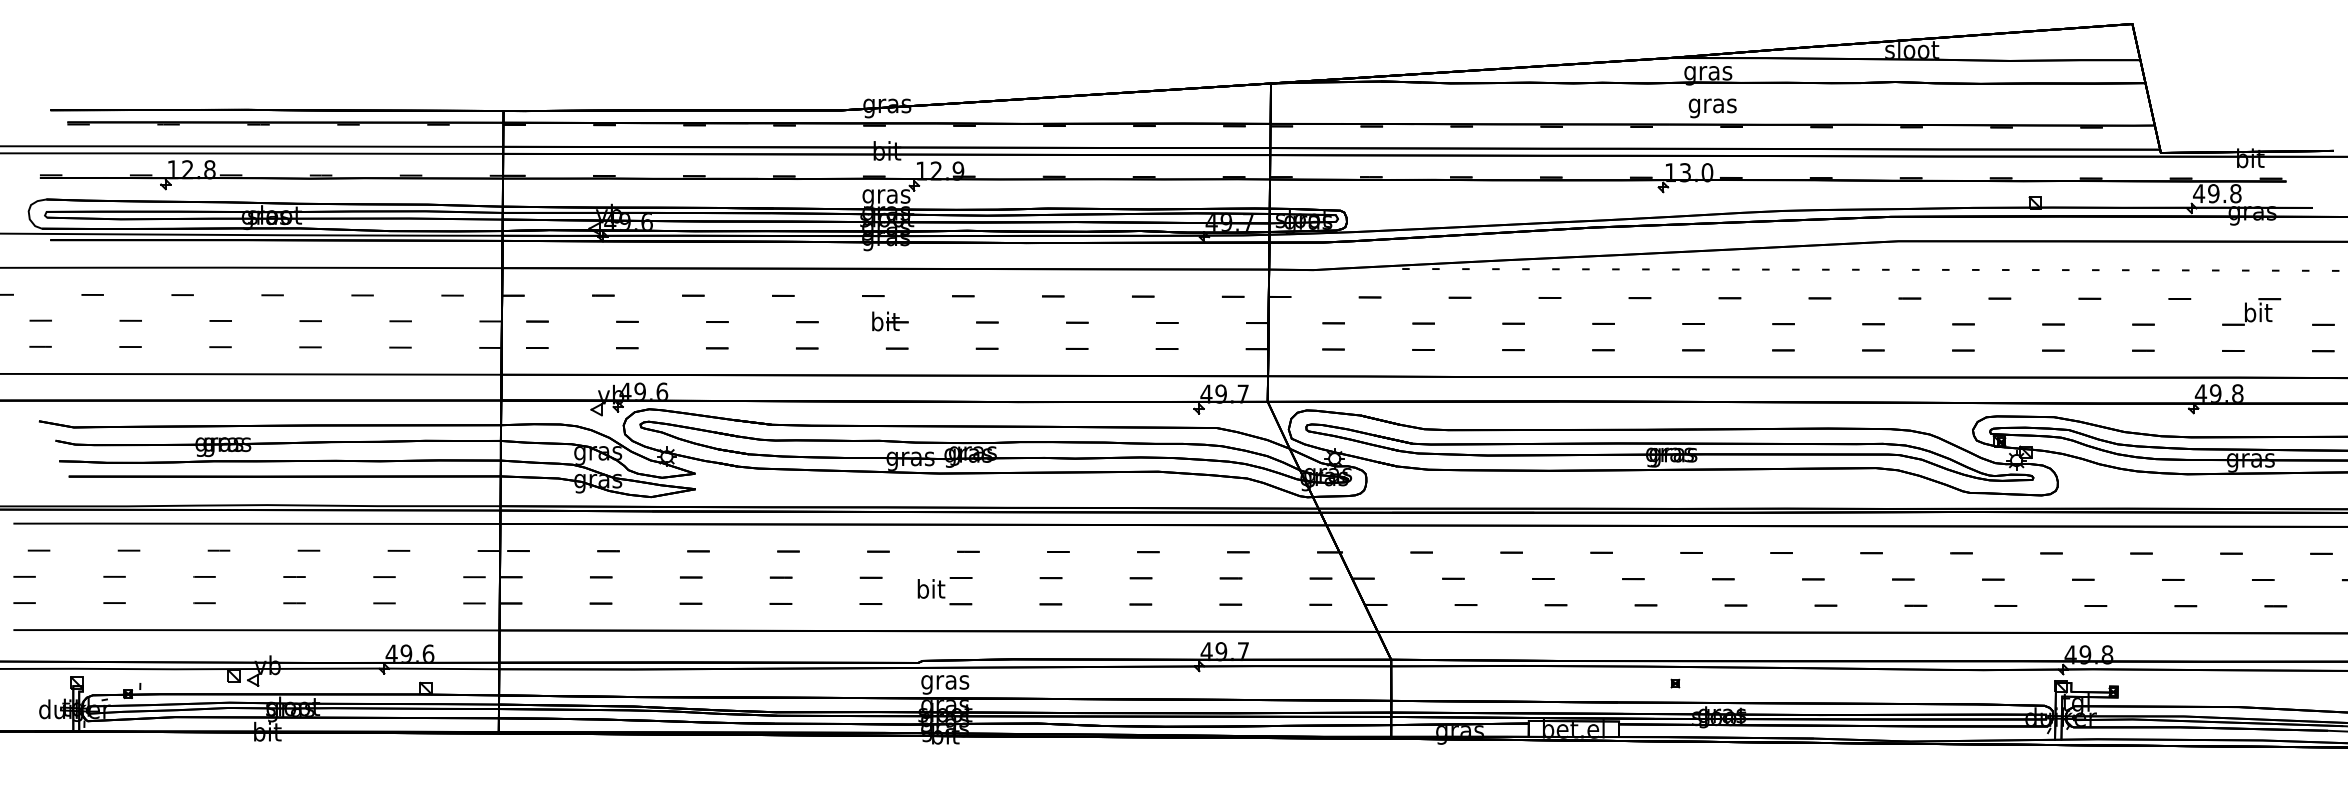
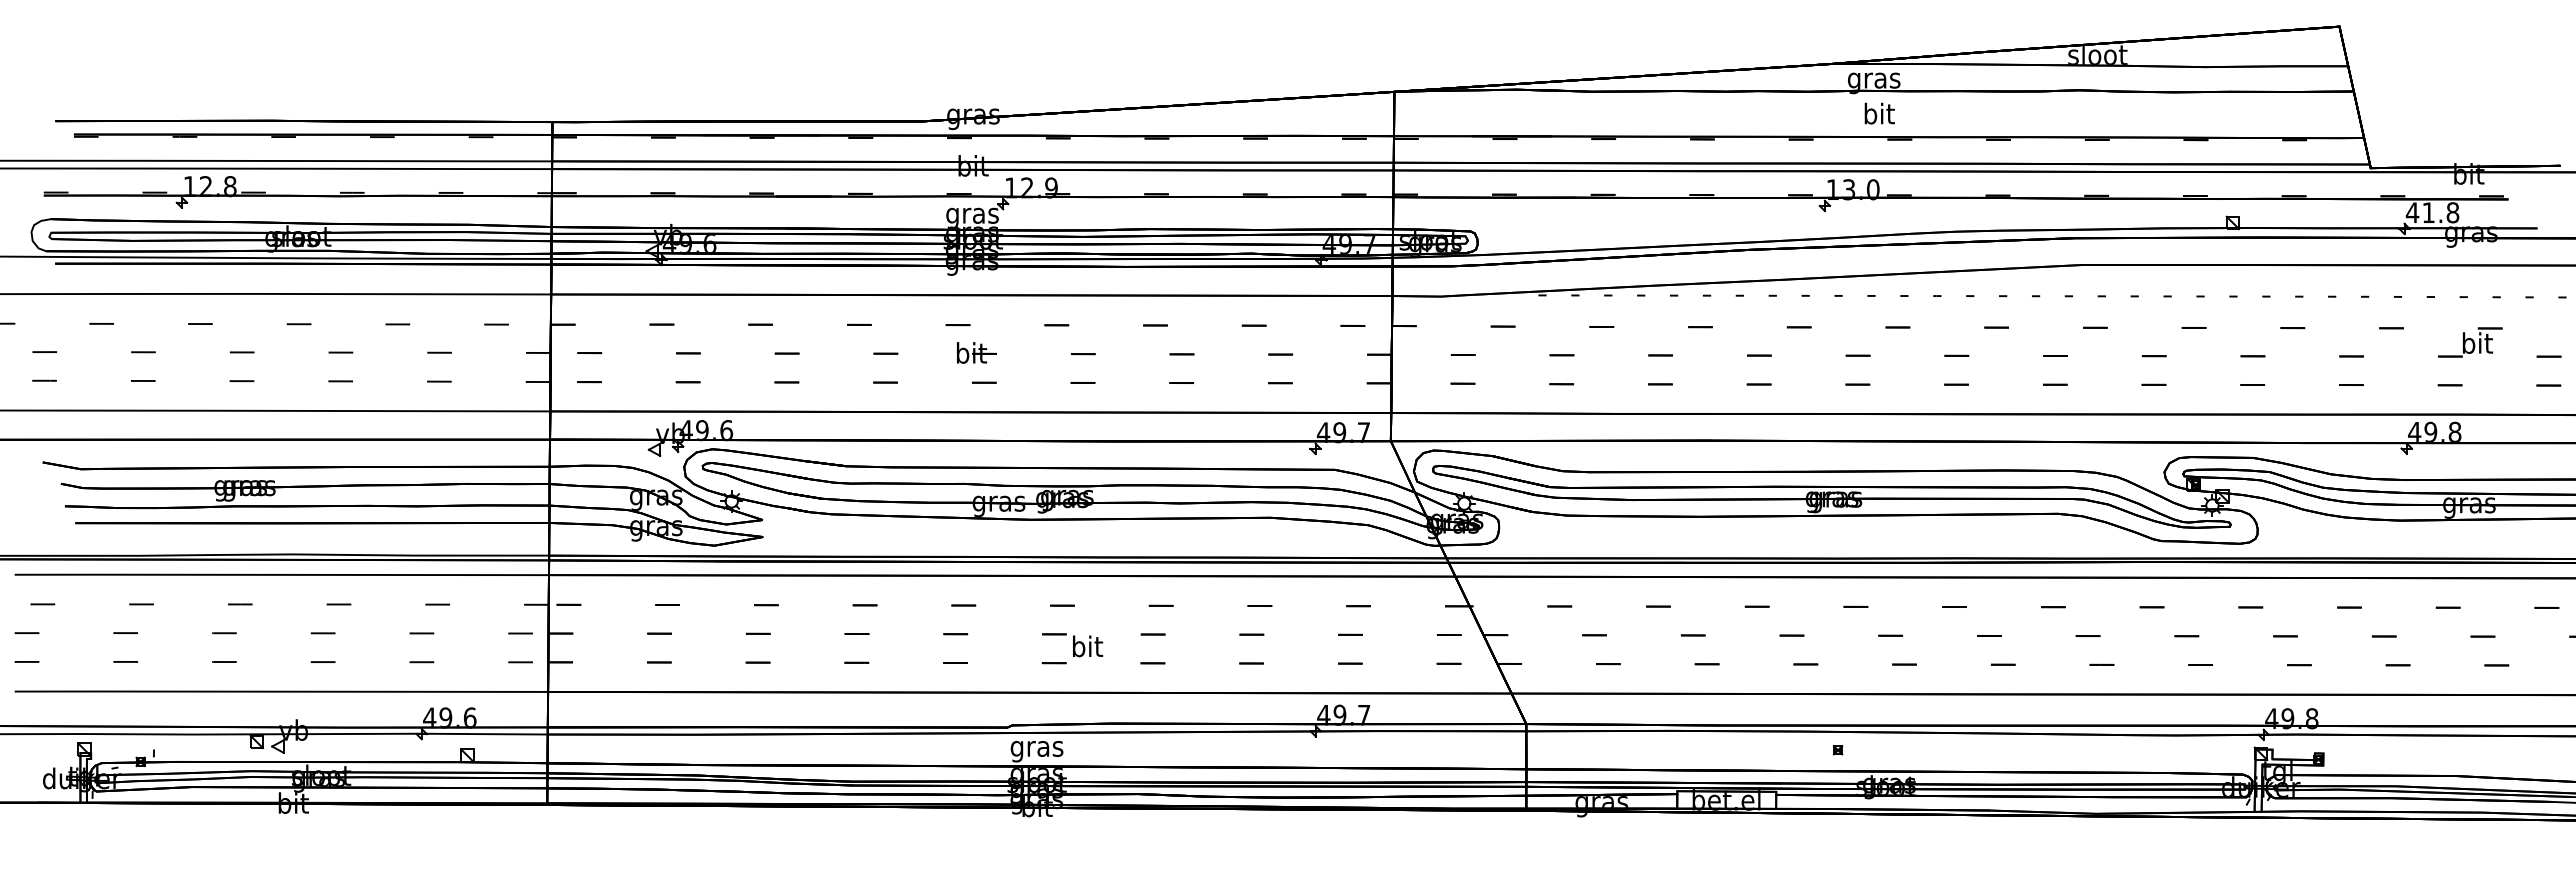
text: (1712, 105) -> (1878, 115), gras -> bit
text: (2213, 193) -> (2428, 212), 49.8 -> 41.8
text: (931, 589) -> (1088, 646), moved

